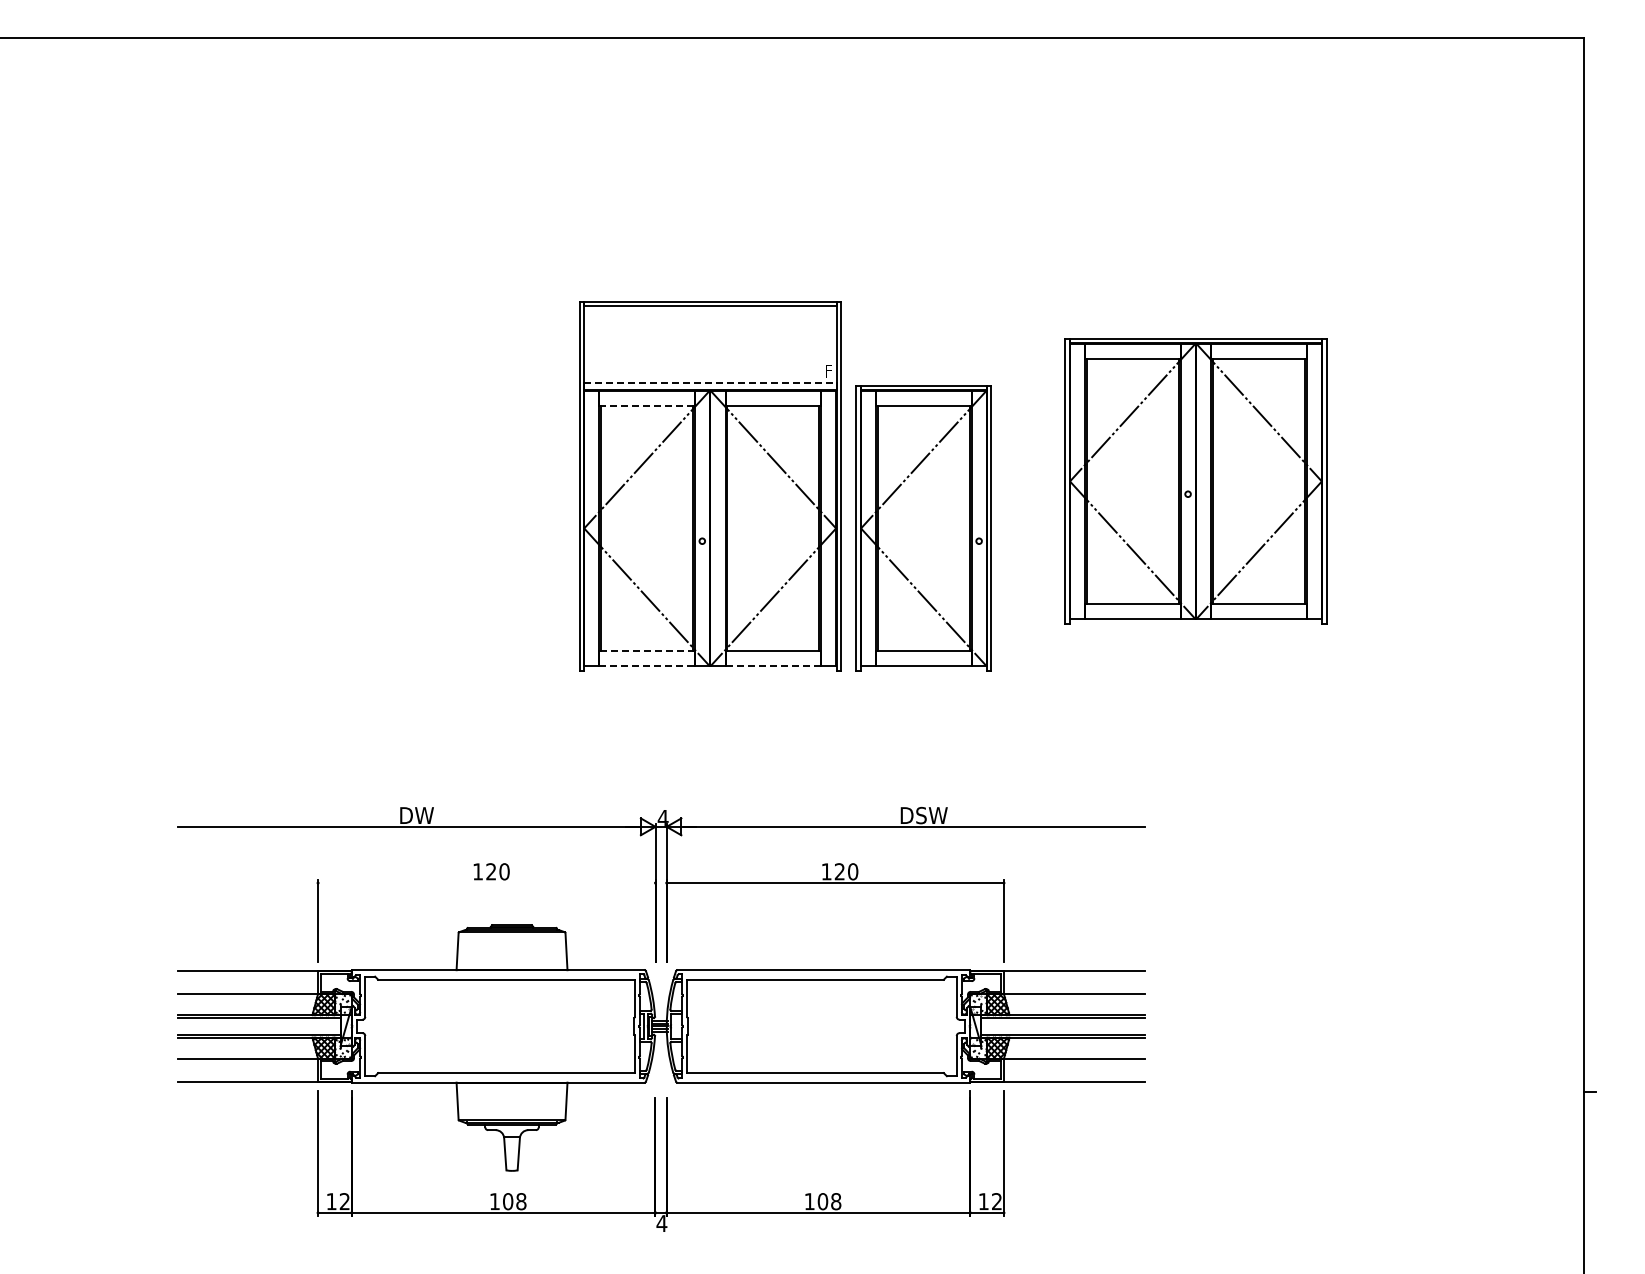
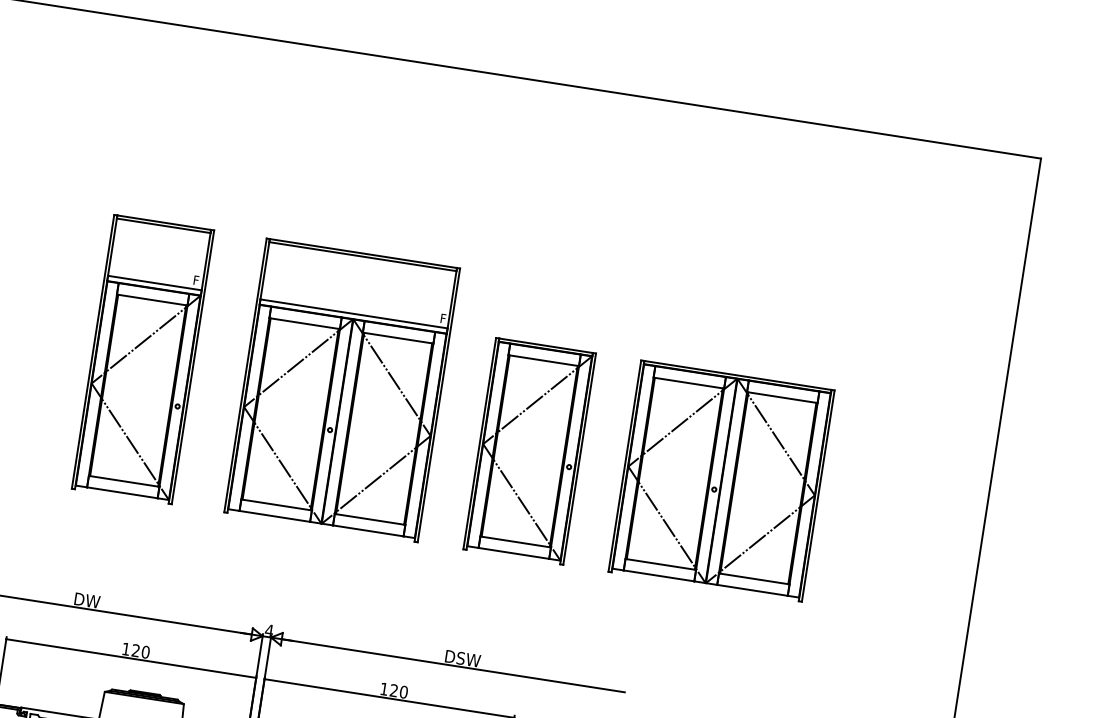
line: (710, 383) -> (354, 314), dashed -> solid
line: (647, 406) -> (304, 324), dashed -> solid
part: (1195, 481) -> (721, 480), moved
part: (441, 486) -> (143, 359), added
part: (923, 528) -> (529, 451), moved
line: (647, 650) -> (276, 504), dashed -> solid
line: (647, 666) -> (275, 516), dashed -> solid
line: (773, 666) -> (368, 531), dashed -> solid
line: (486, 883) -> (131, 658), added

